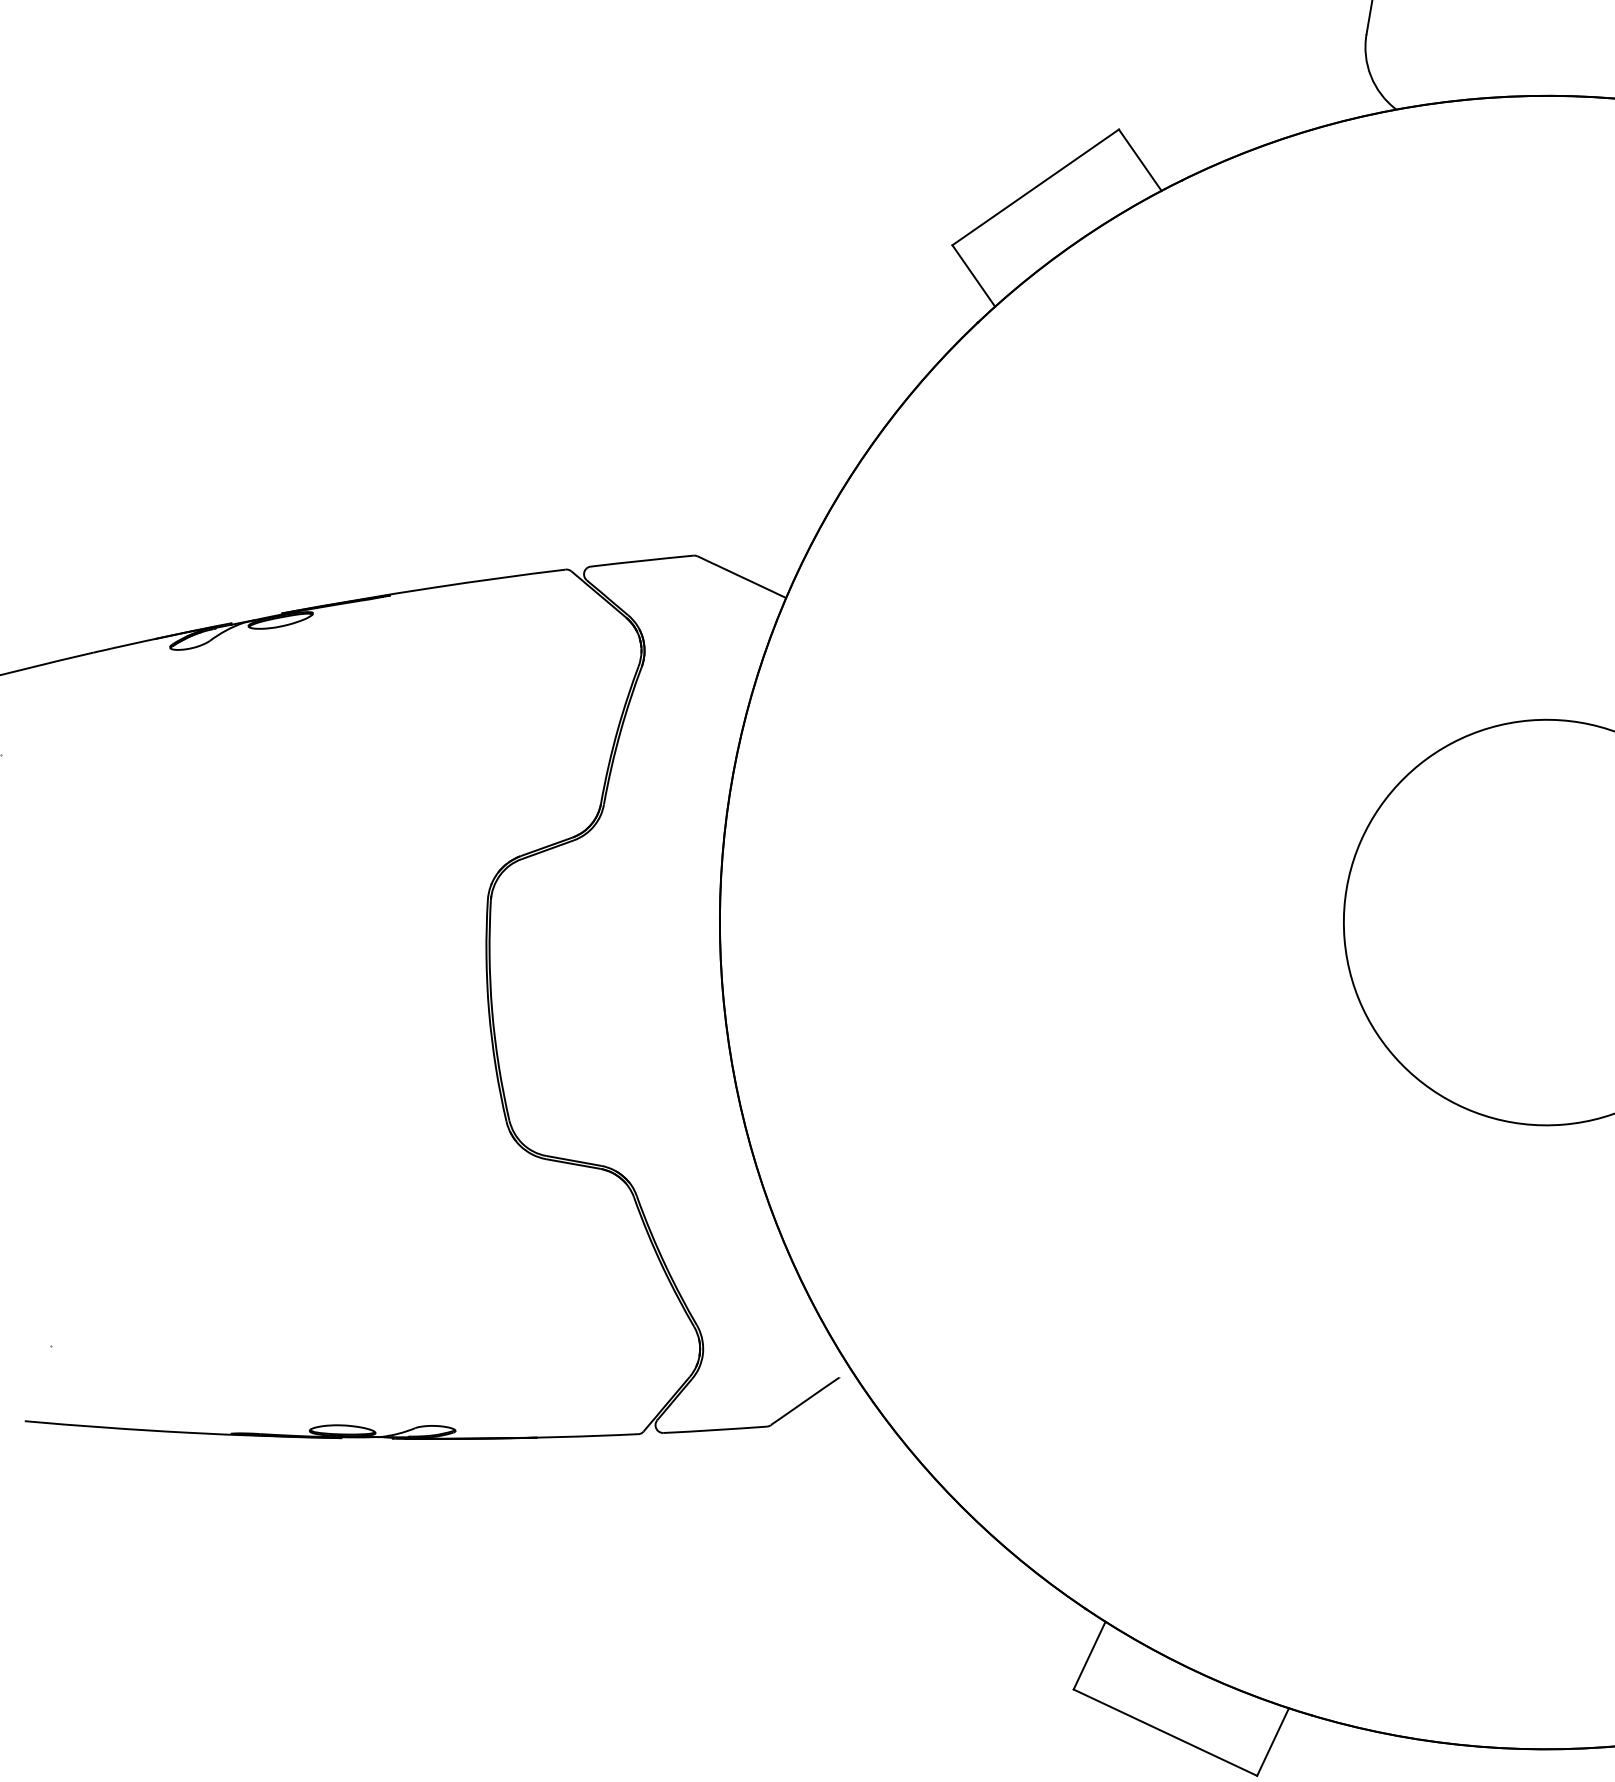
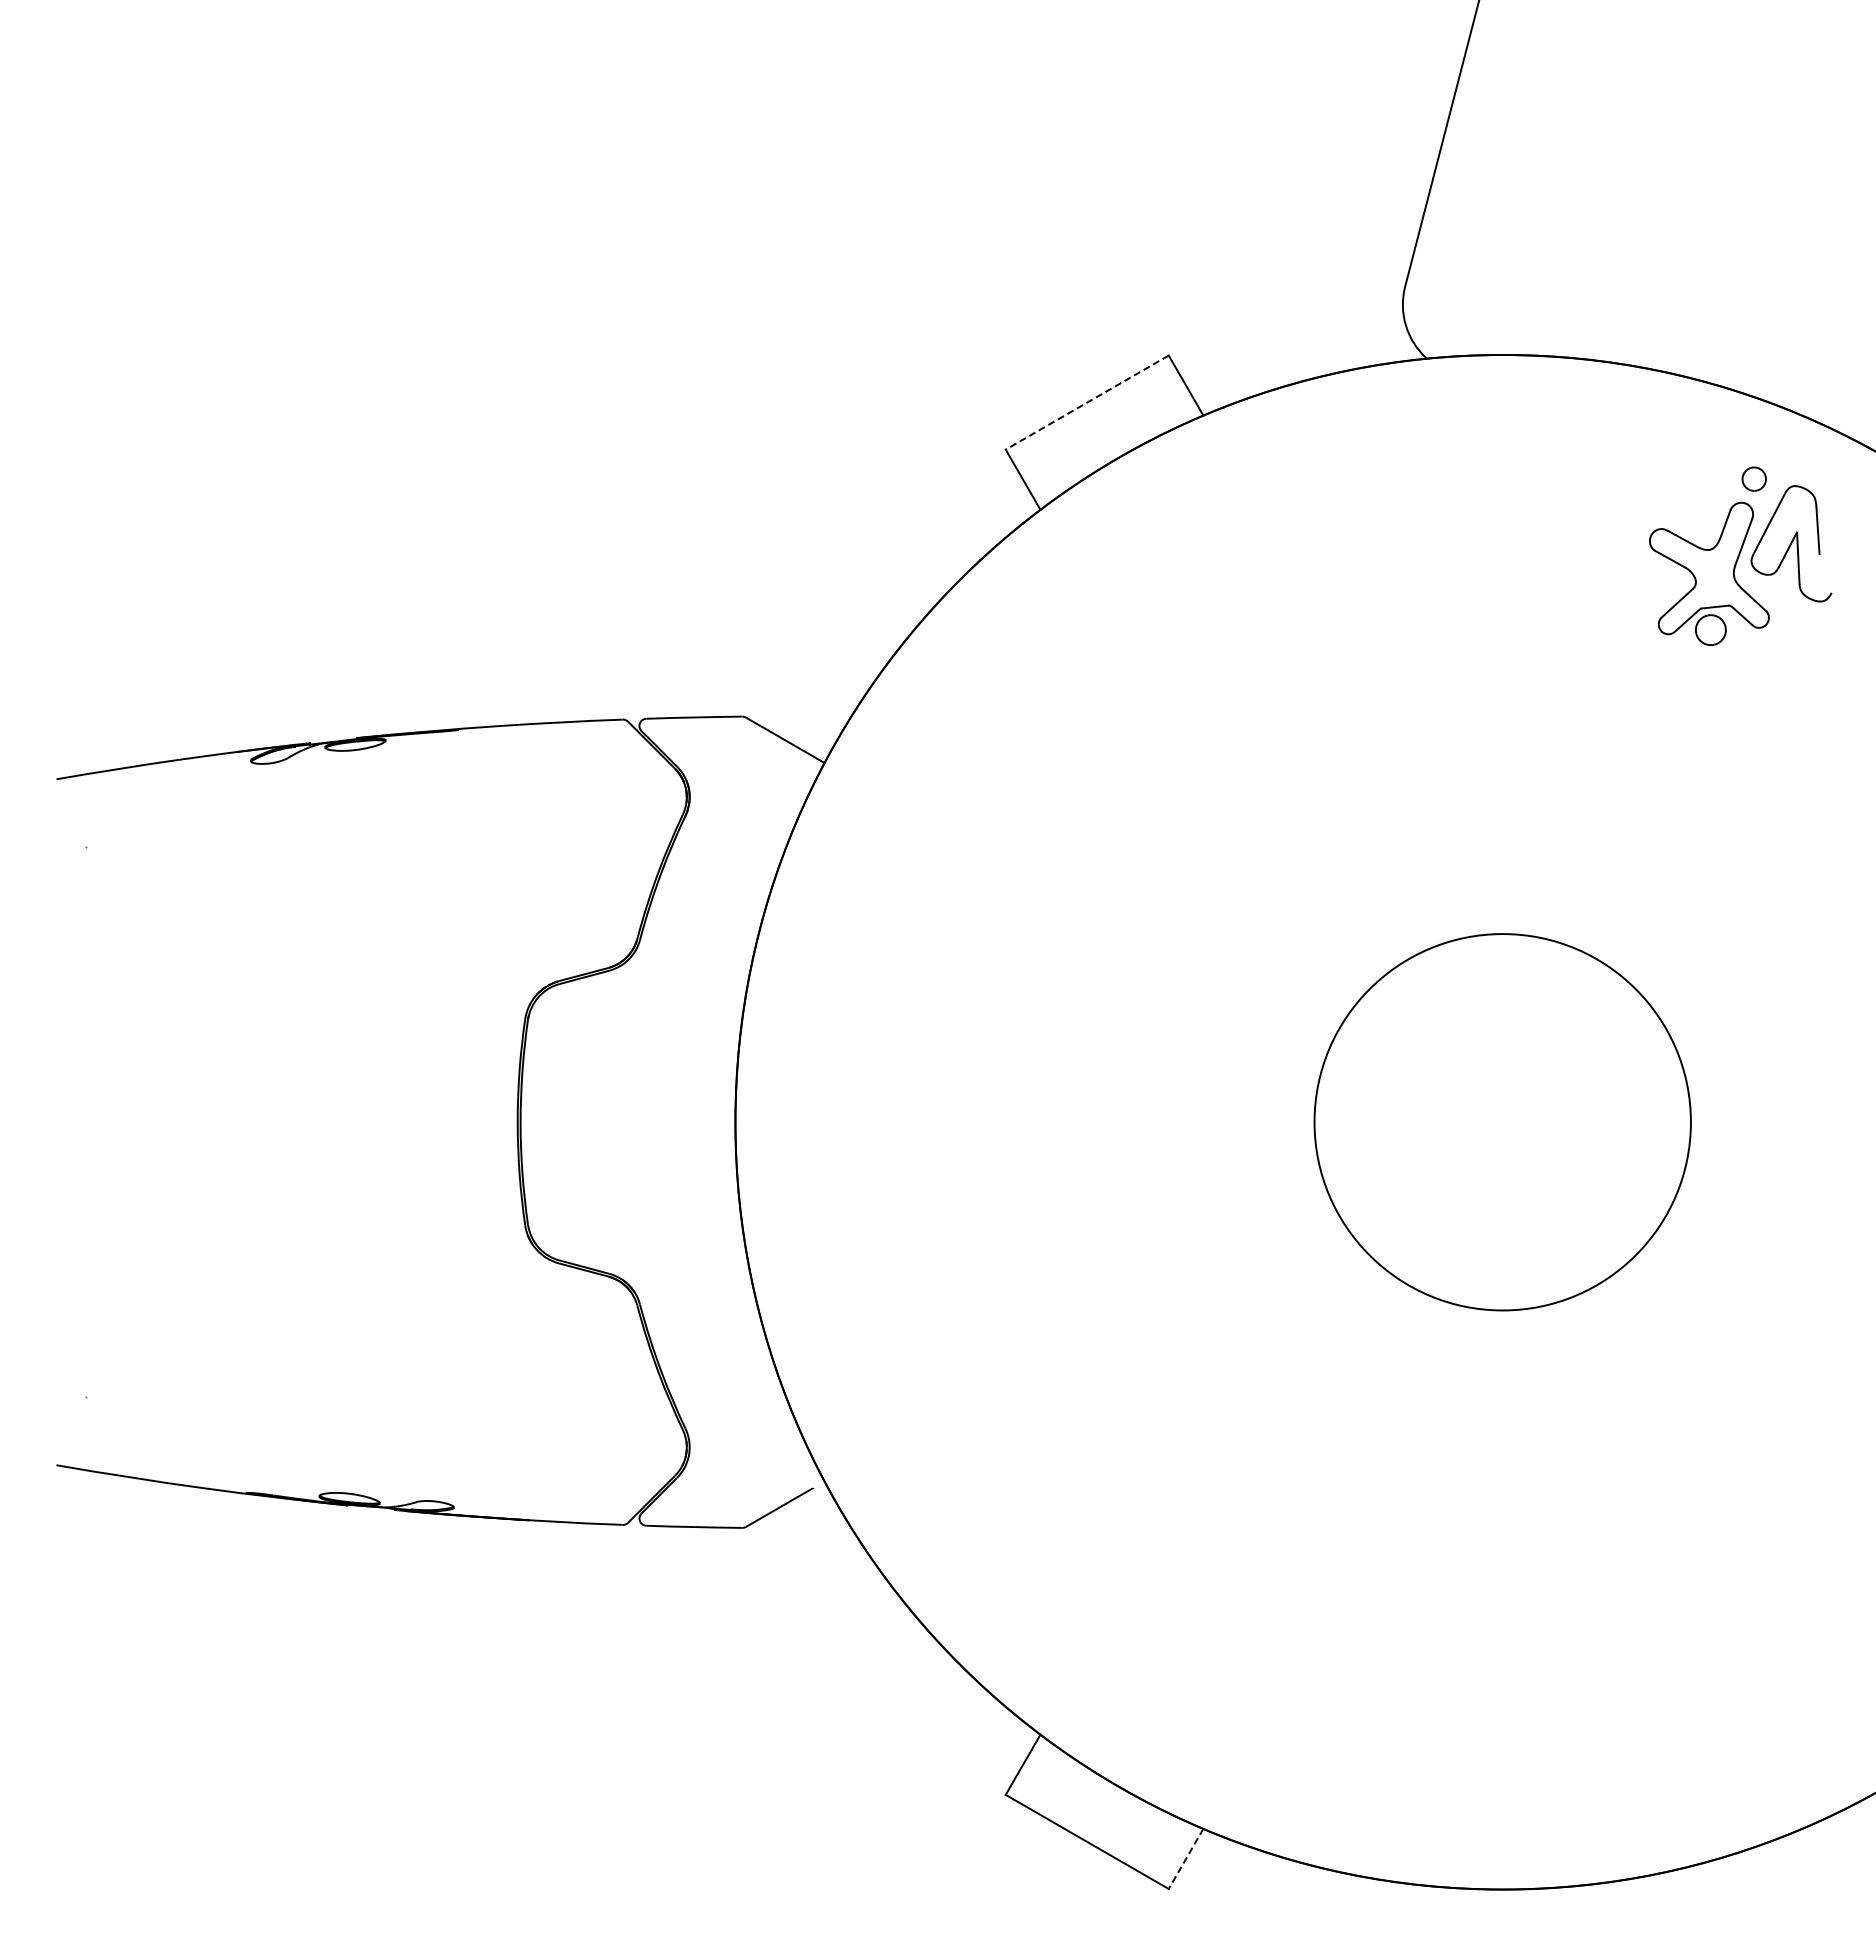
line: (1034, 187) -> (1086, 402), solid -> dashed
line: (1273, 1741) -> (1186, 1858), solid -> dashed

